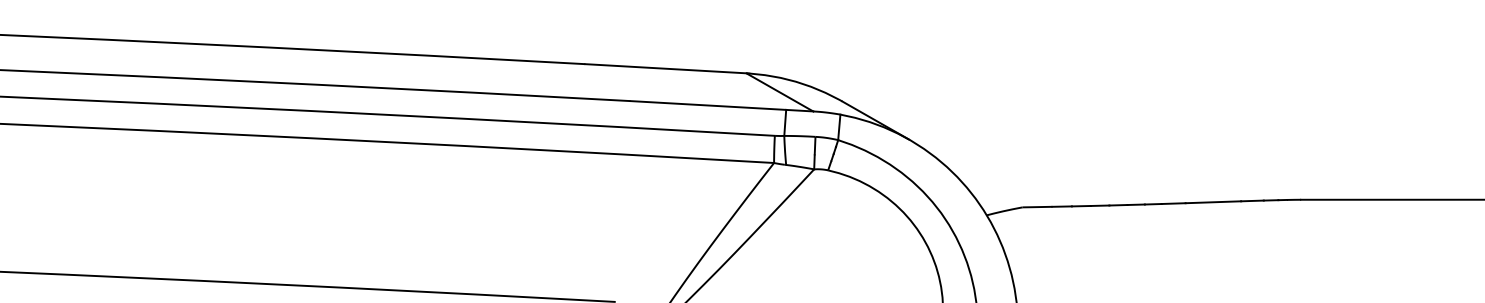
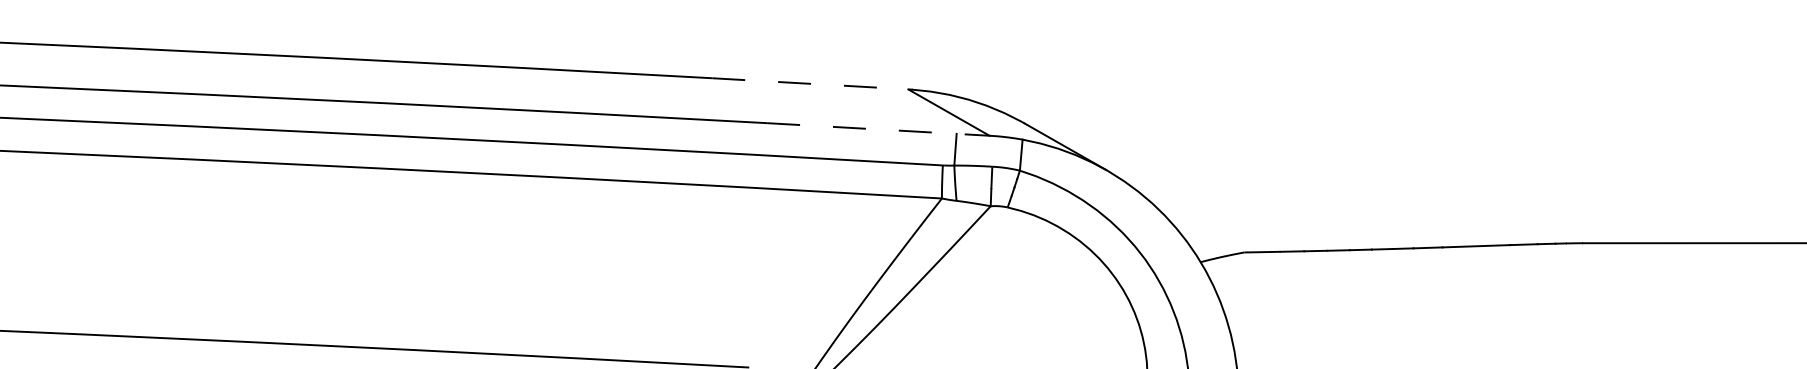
line: (666, 68) -> (811, 83), solid -> dashed
line: (721, 106) -> (878, 129), solid -> dashed

